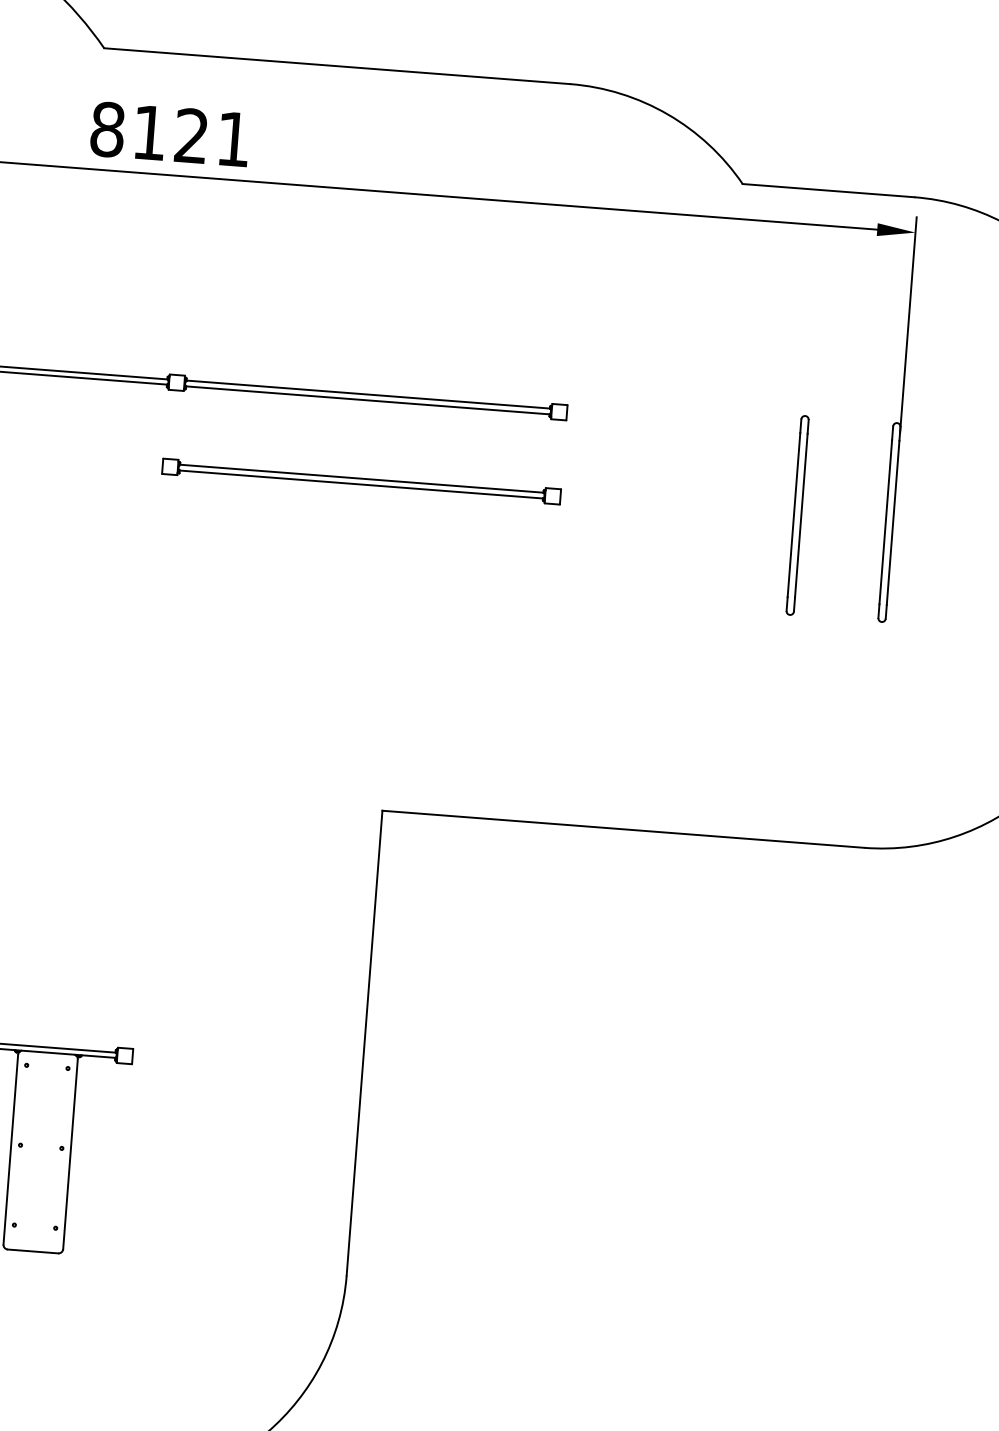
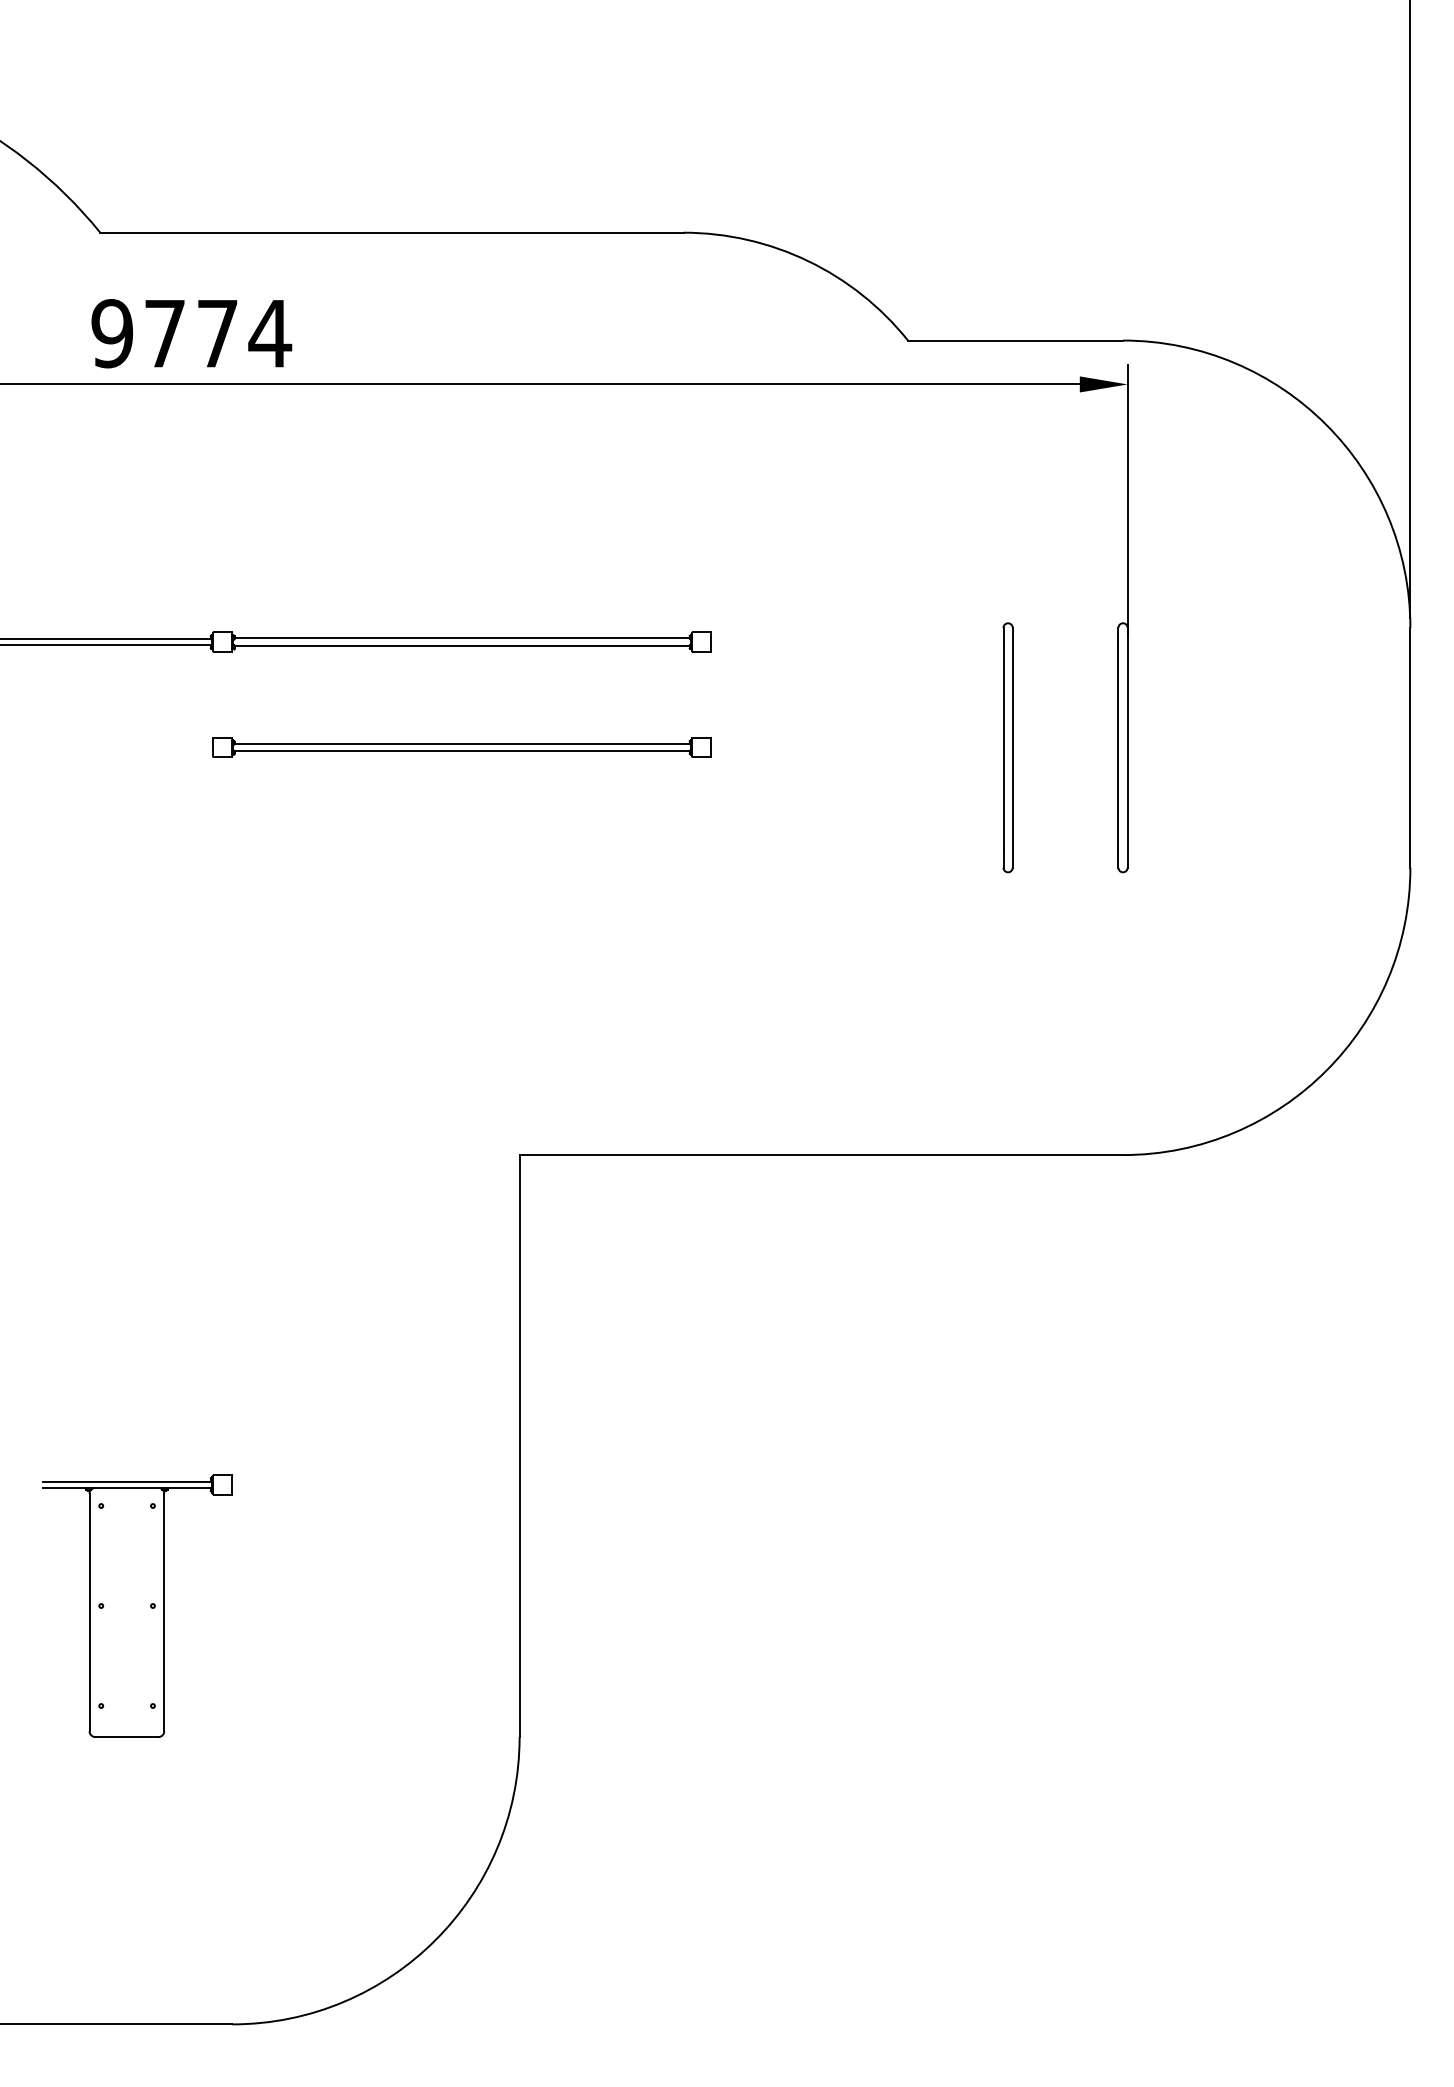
text: (170, 134) -> (191, 333), 8121 -> 9774

